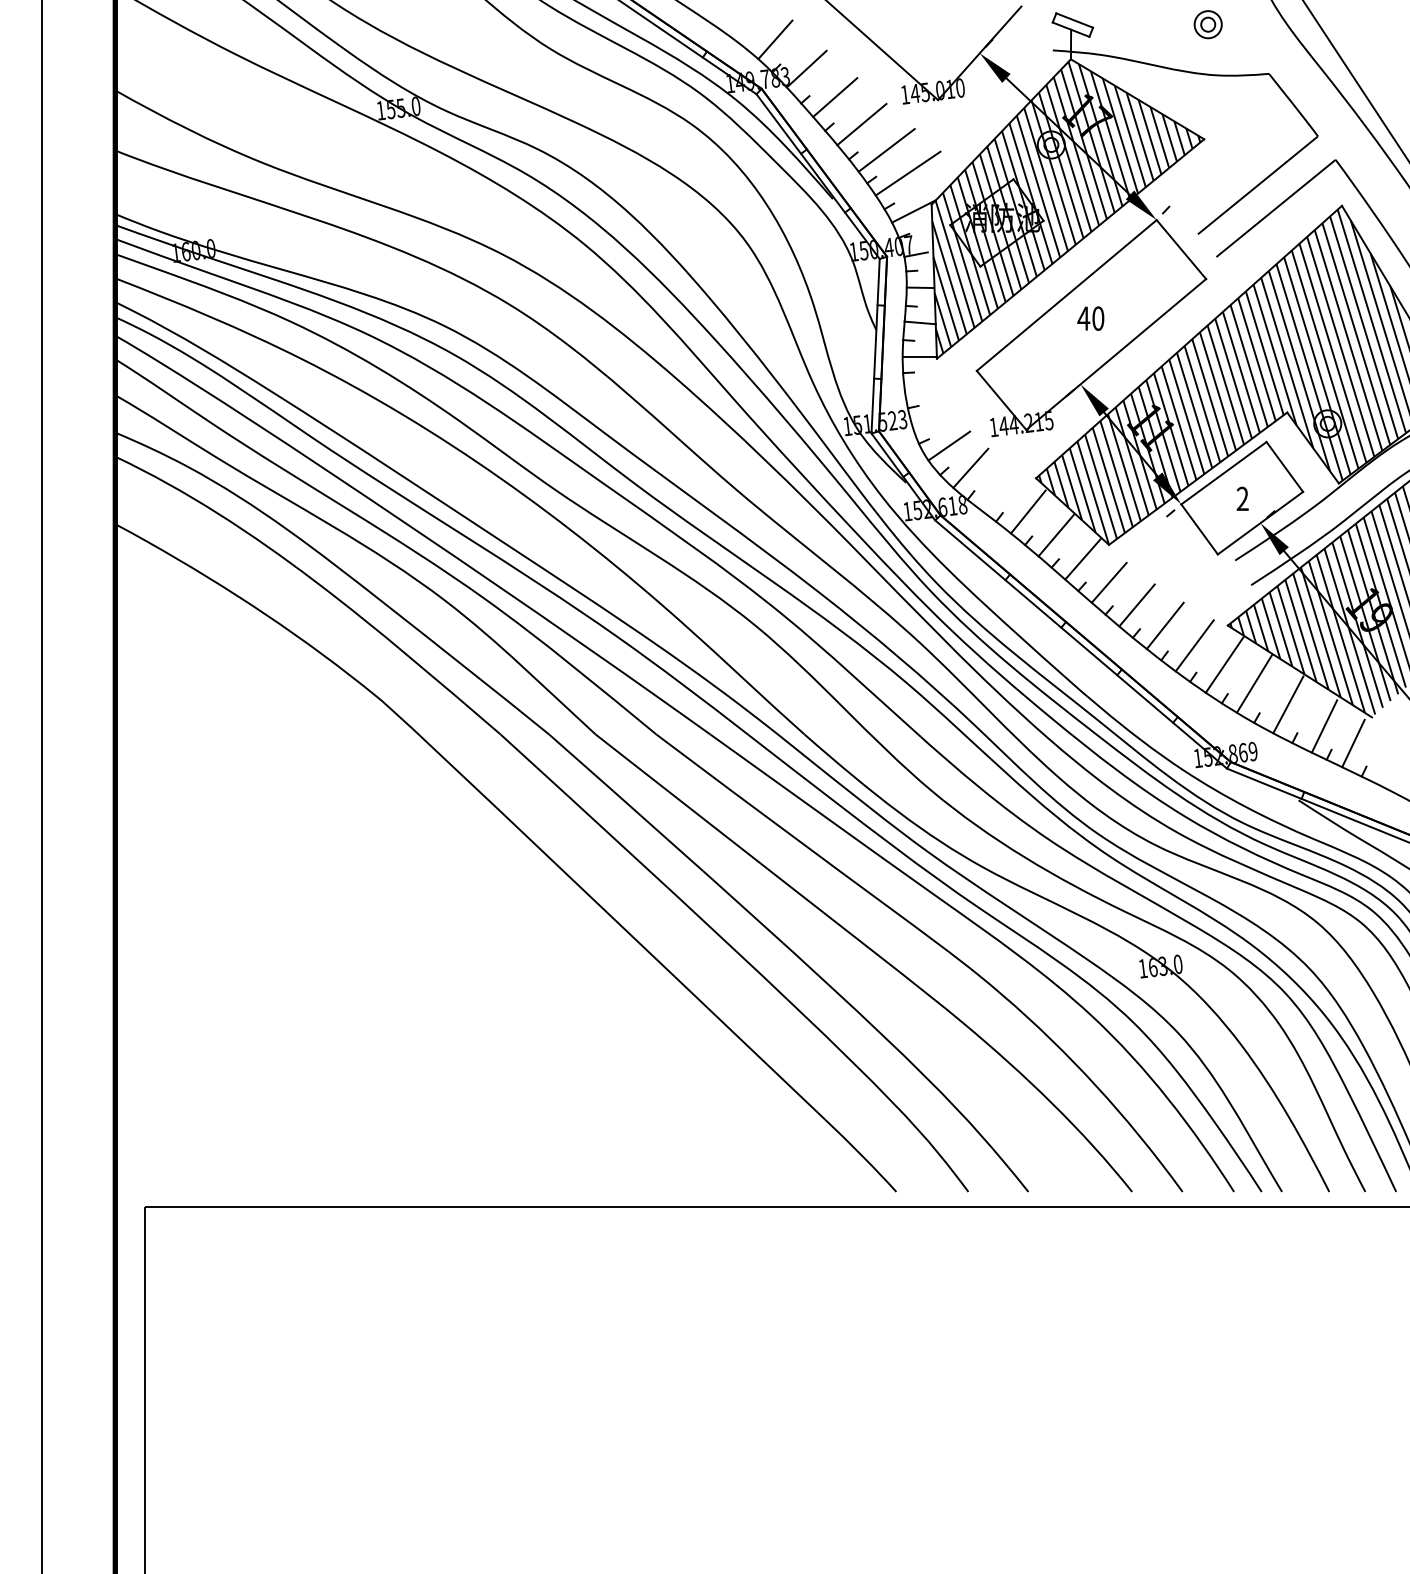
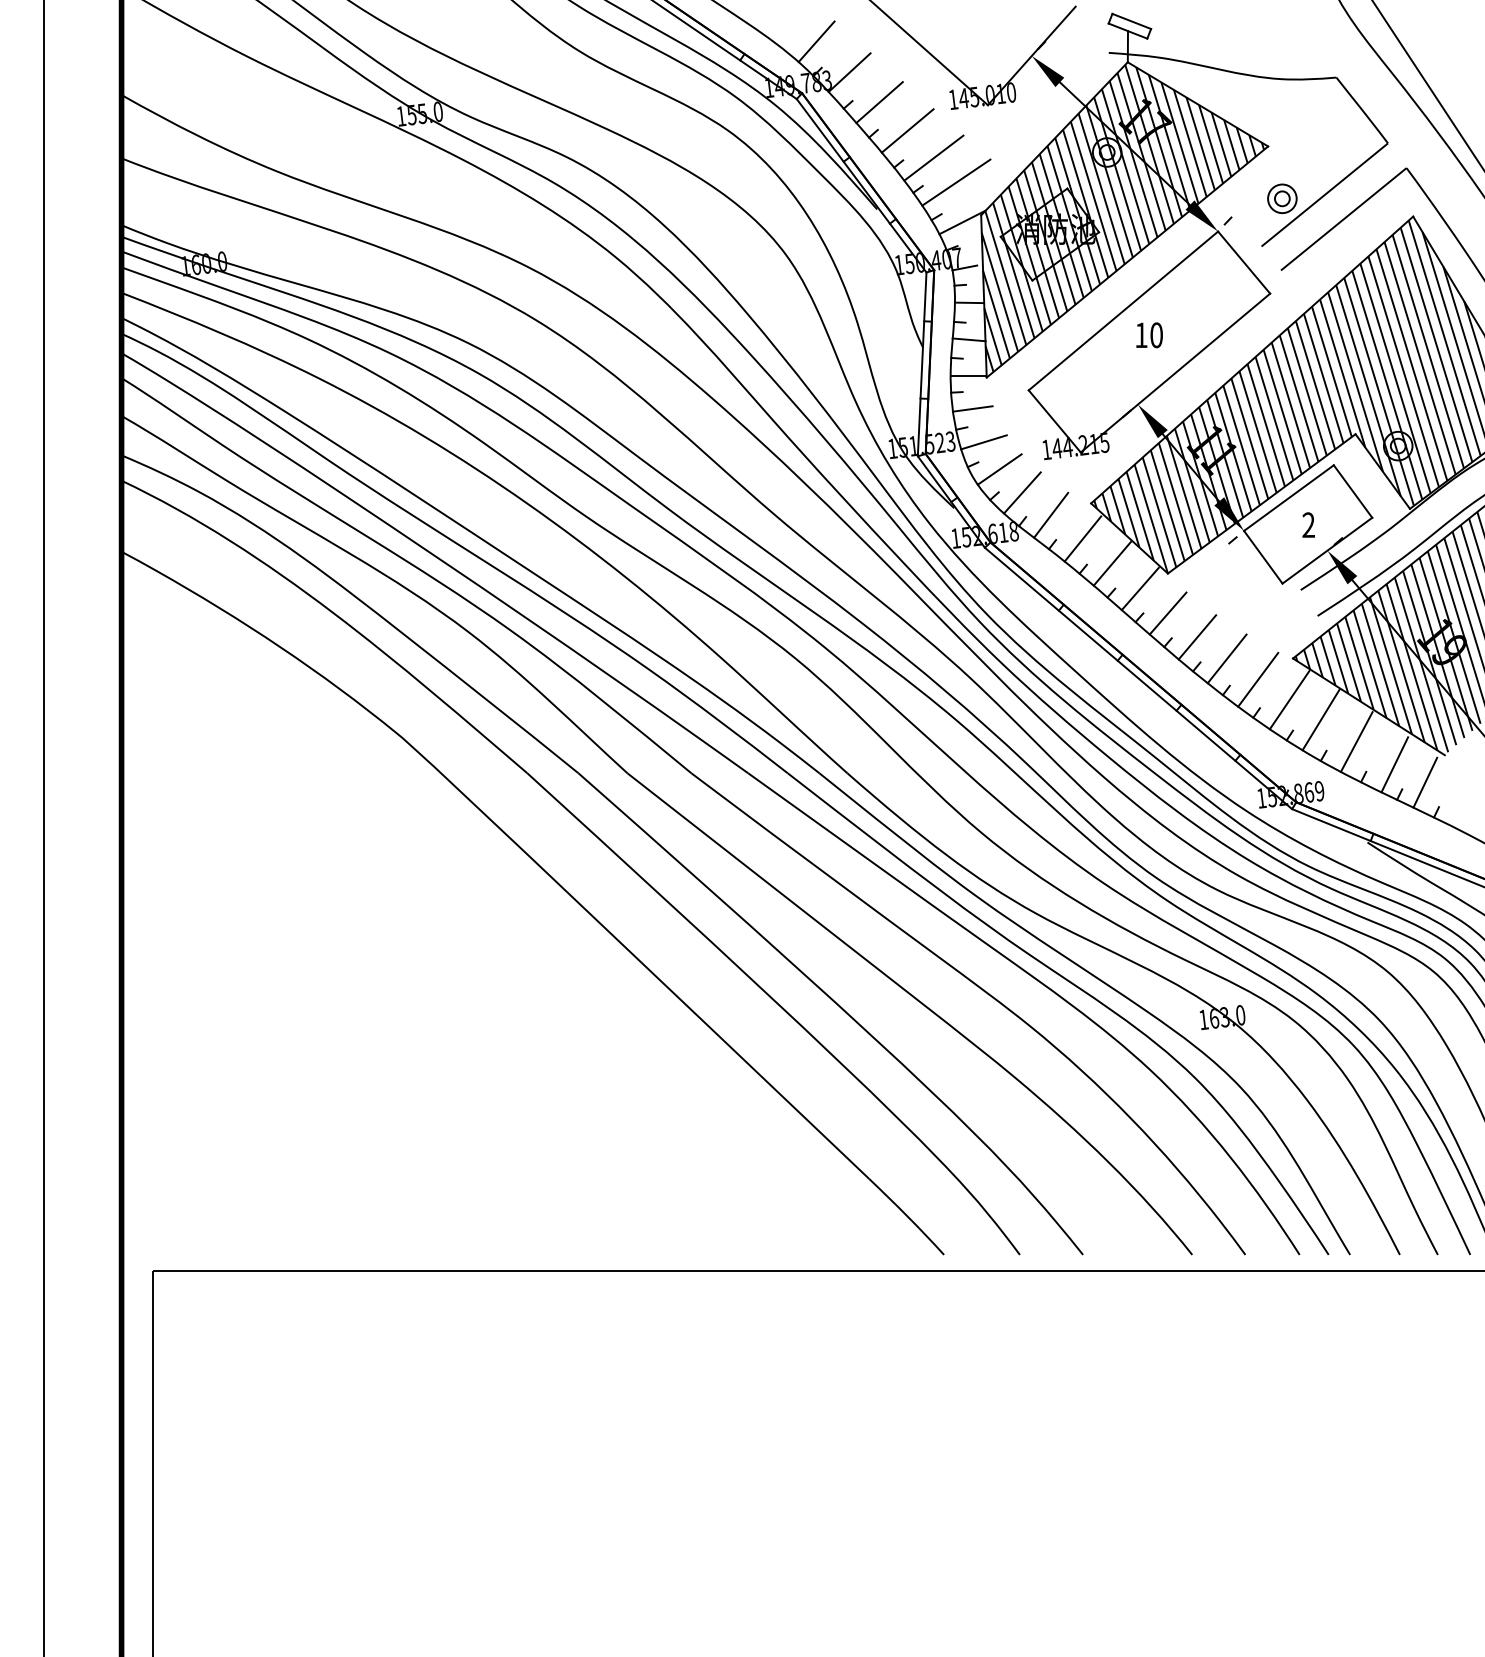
part: (1208, 24) -> (1282, 198), moved
text: (1083, 317) -> (1141, 334), 40 -> 10
line: (923, 388) -> (972, 408), added
line: (933, 420) -> (983, 442), added
line: (998, 488) -> (1051, 514), added

